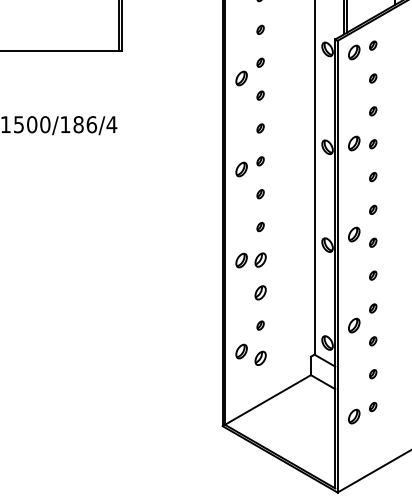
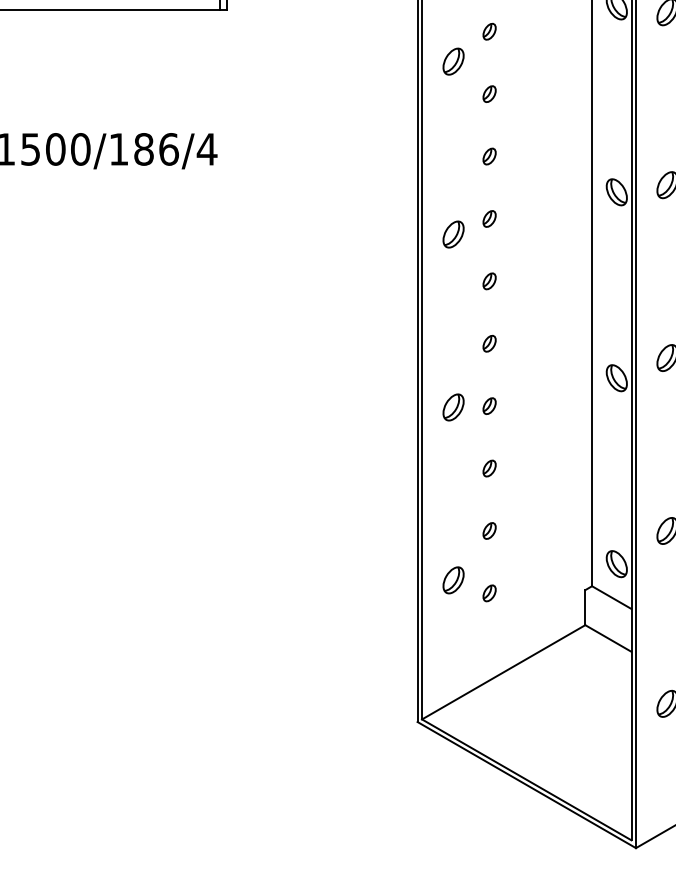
part: (260, 259) -> (489, 405), size x0.62
part: (260, 292) -> (489, 468), size x0.62
part: (260, 358) -> (489, 593), size x0.62

